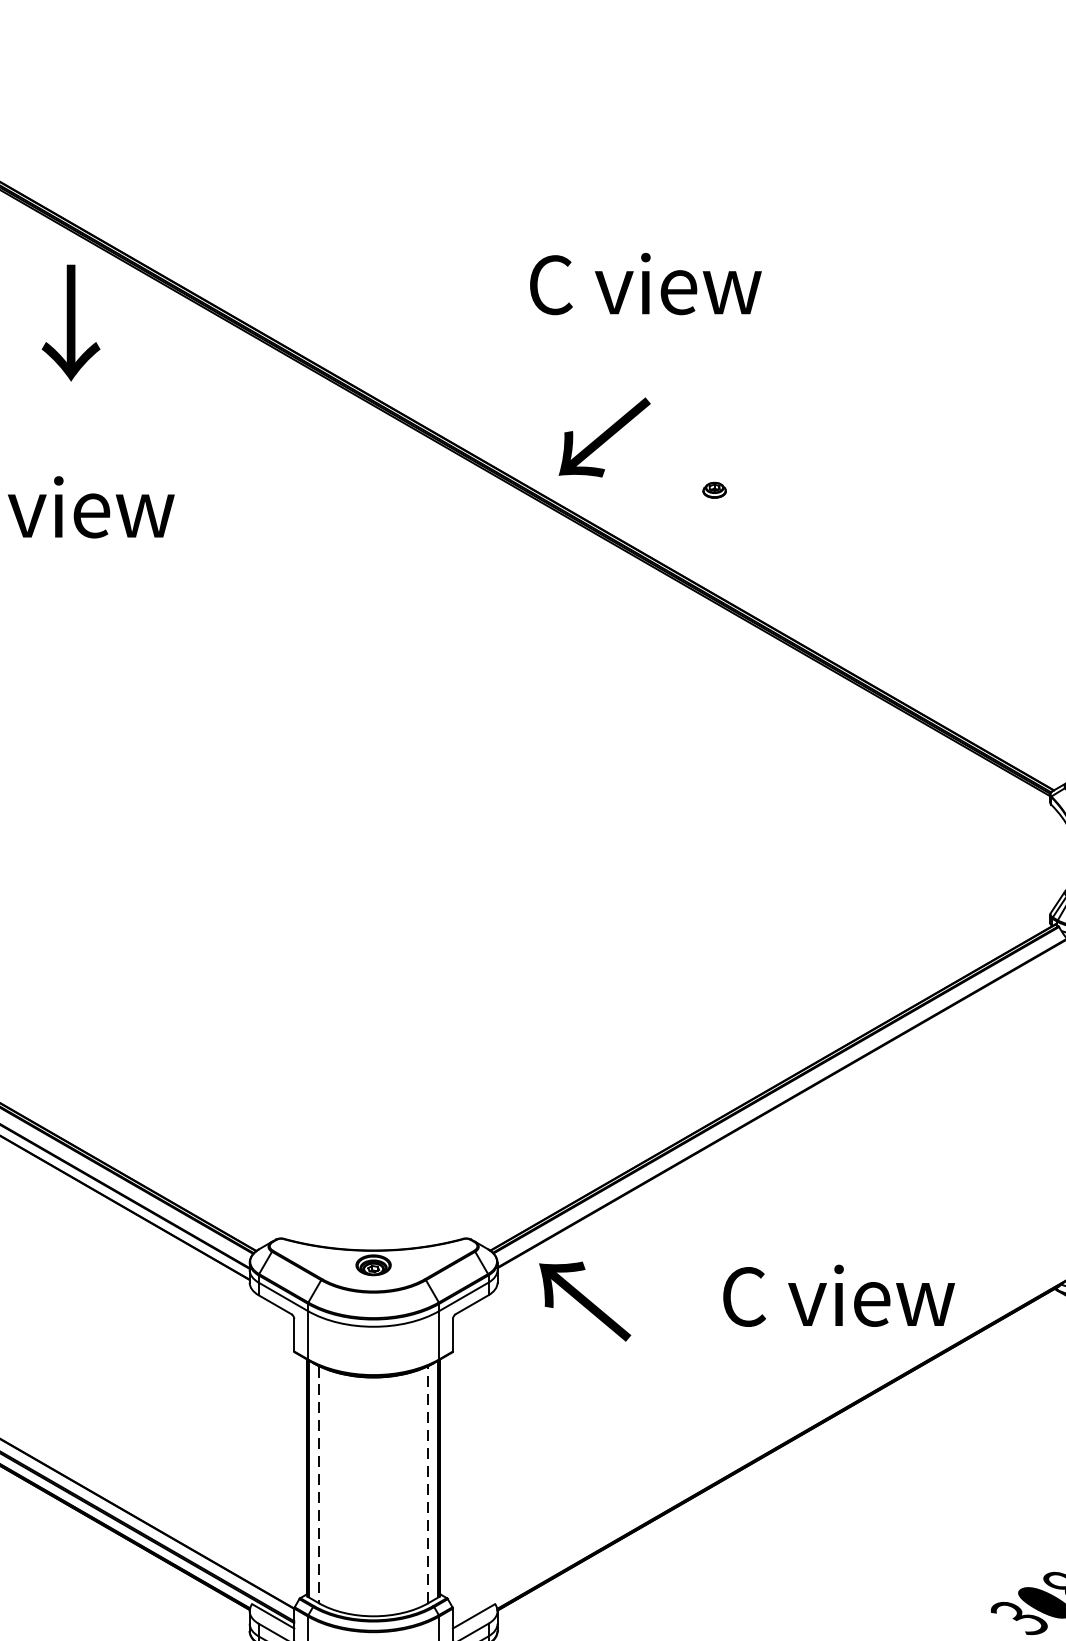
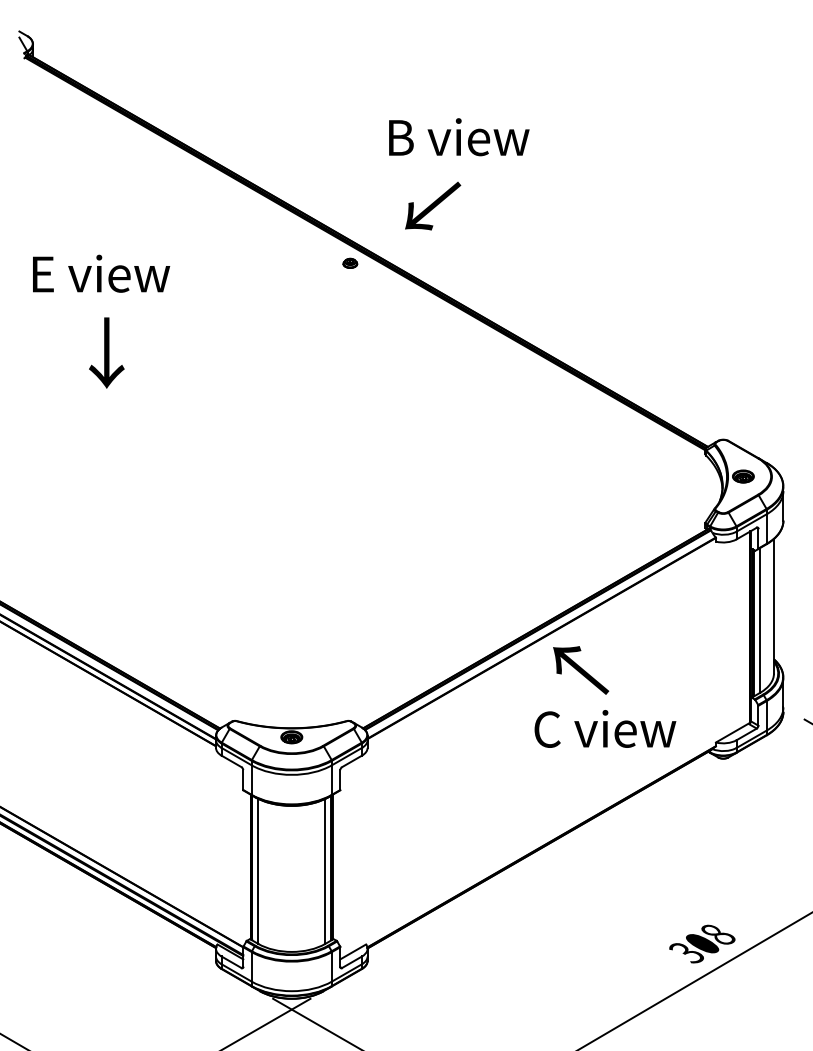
text: (646, 284) -> (458, 137), C view -> B view
text: (70, 322) -> (106, 352), moved
text: (605, 436) -> (433, 205), moved
part: (714, 488) -> (350, 262), moved
text: (839, 1295) -> (605, 728), moved
text: (585, 1301) -> (581, 670), moved
line: (319, 1484) -> (258, 871), dashed -> solid
line: (428, 1484) -> (325, 871), dashed -> solid

